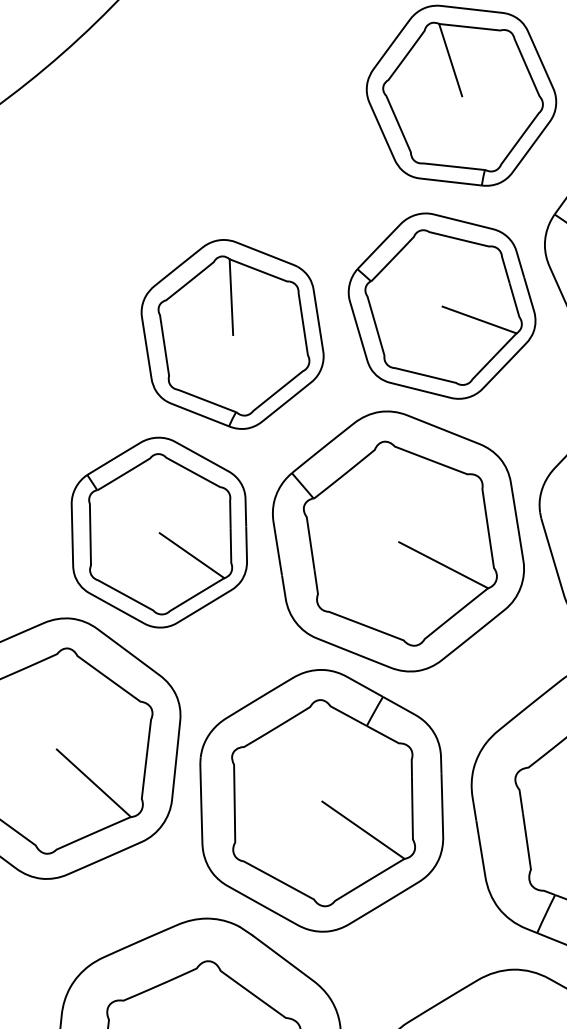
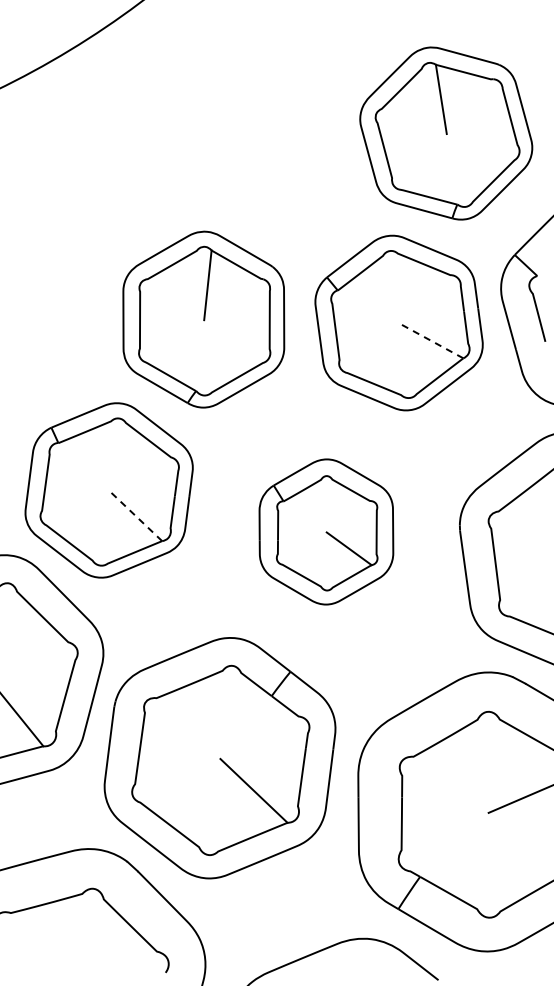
line: (479, 319) -> (431, 340), solid -> dashed
part: (398, 540) -> (326, 531), size x0.6
line: (191, 555) -> (135, 515), solid -> dashed

